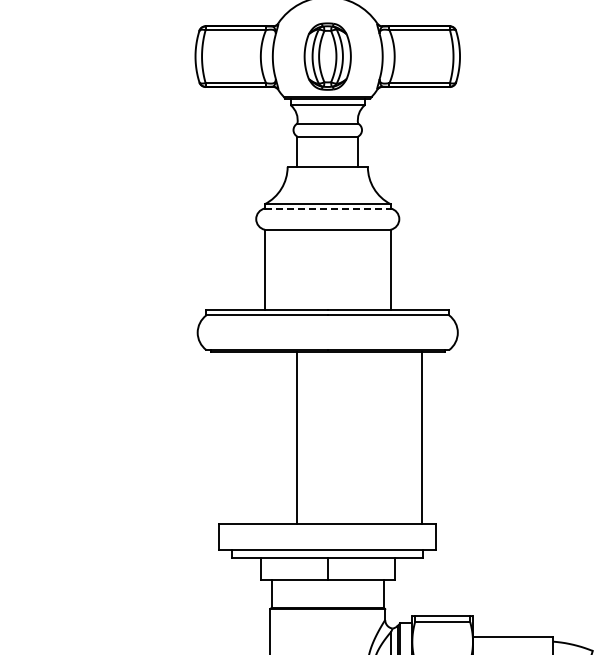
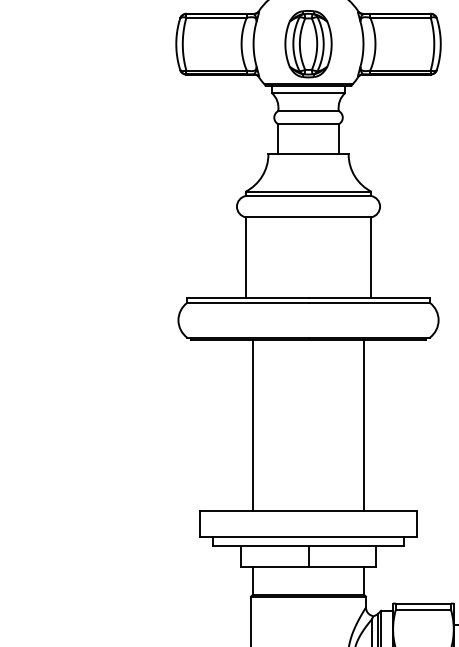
line: (327, 208) -> (308, 196), dashed -> solid
line: (296, 437) -> (252, 425), moved
line: (421, 437) -> (364, 425), moved

